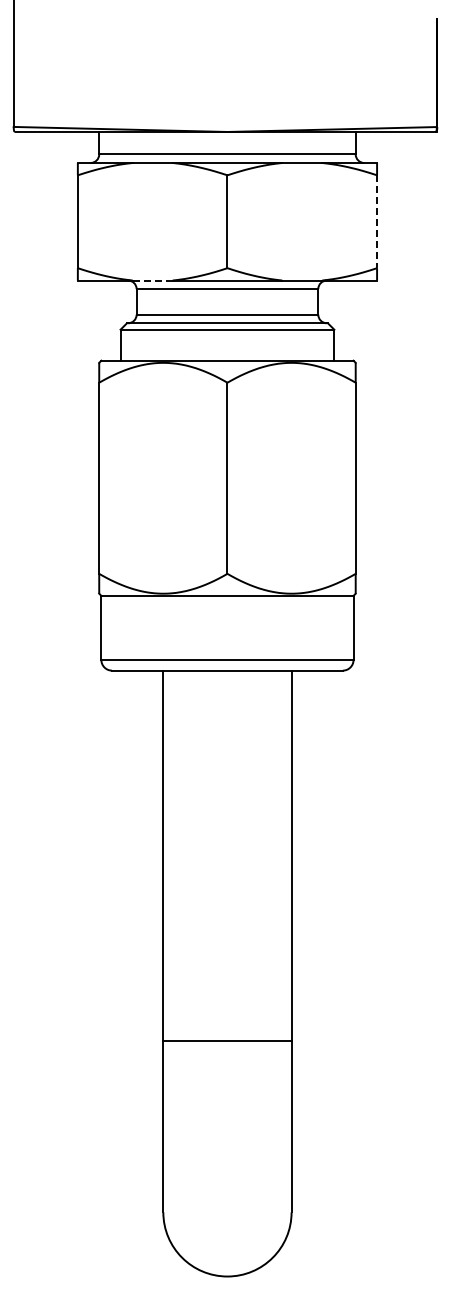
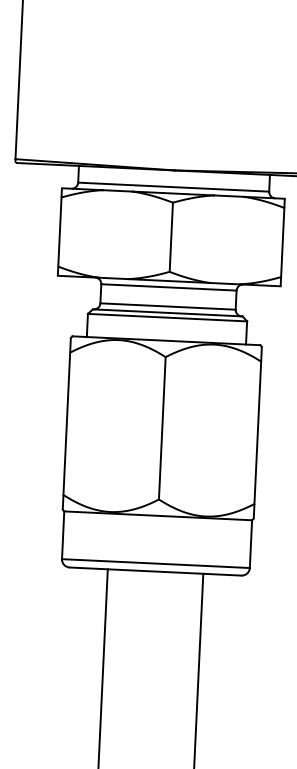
line: (377, 222) -> (283, 243), dashed -> solid
line: (153, 280) -> (114, 278), dashed -> solid

